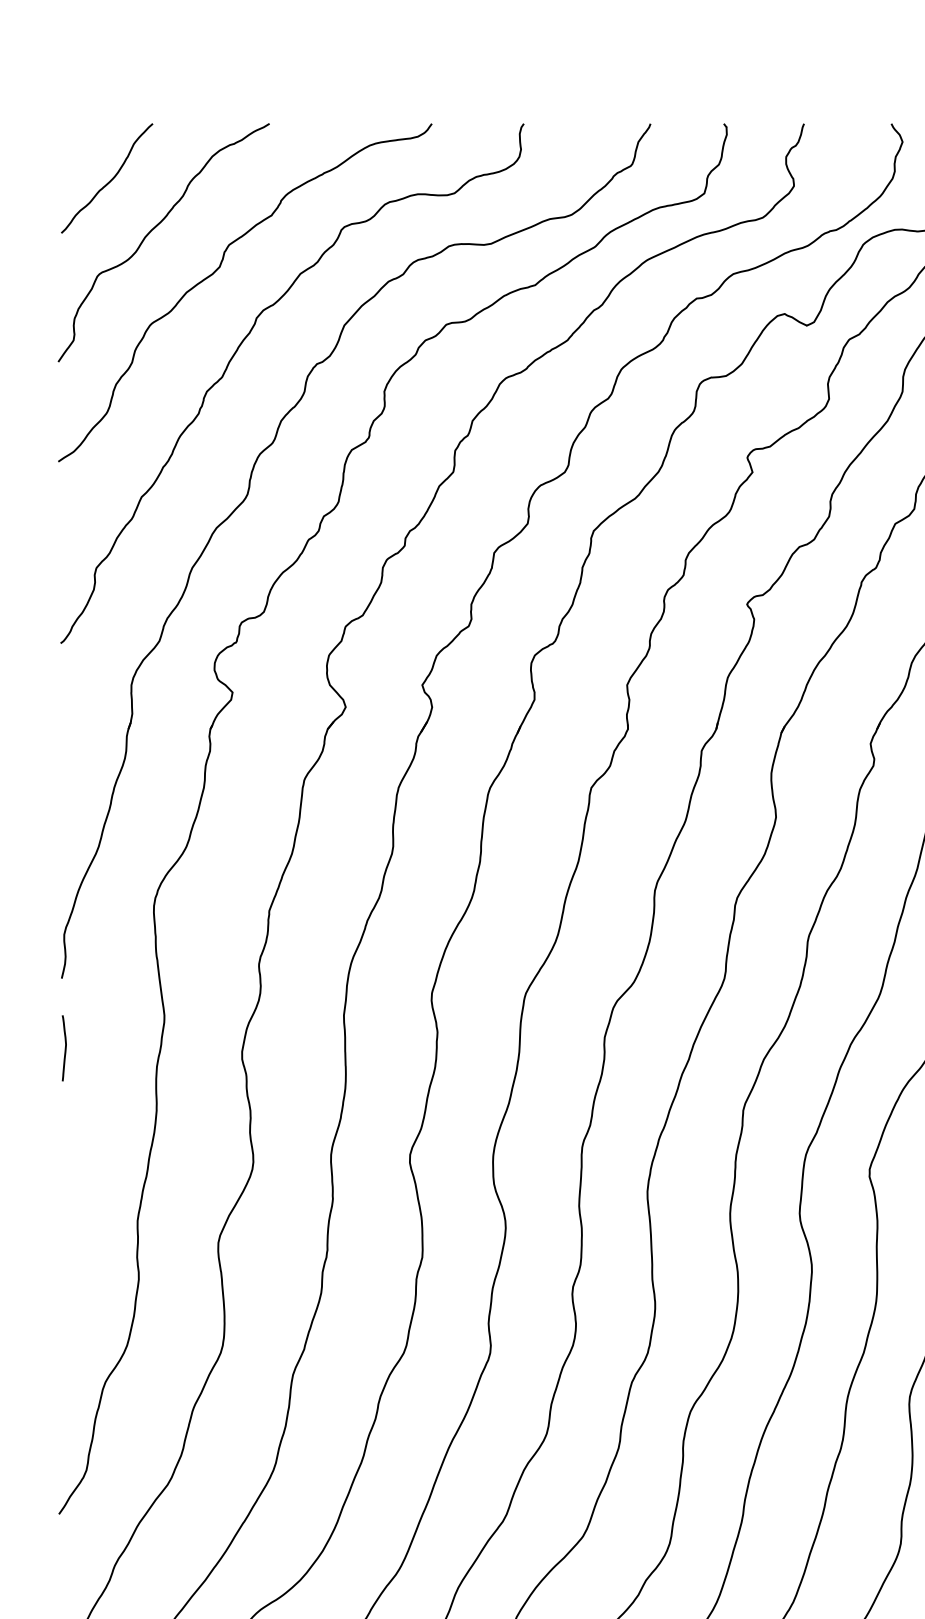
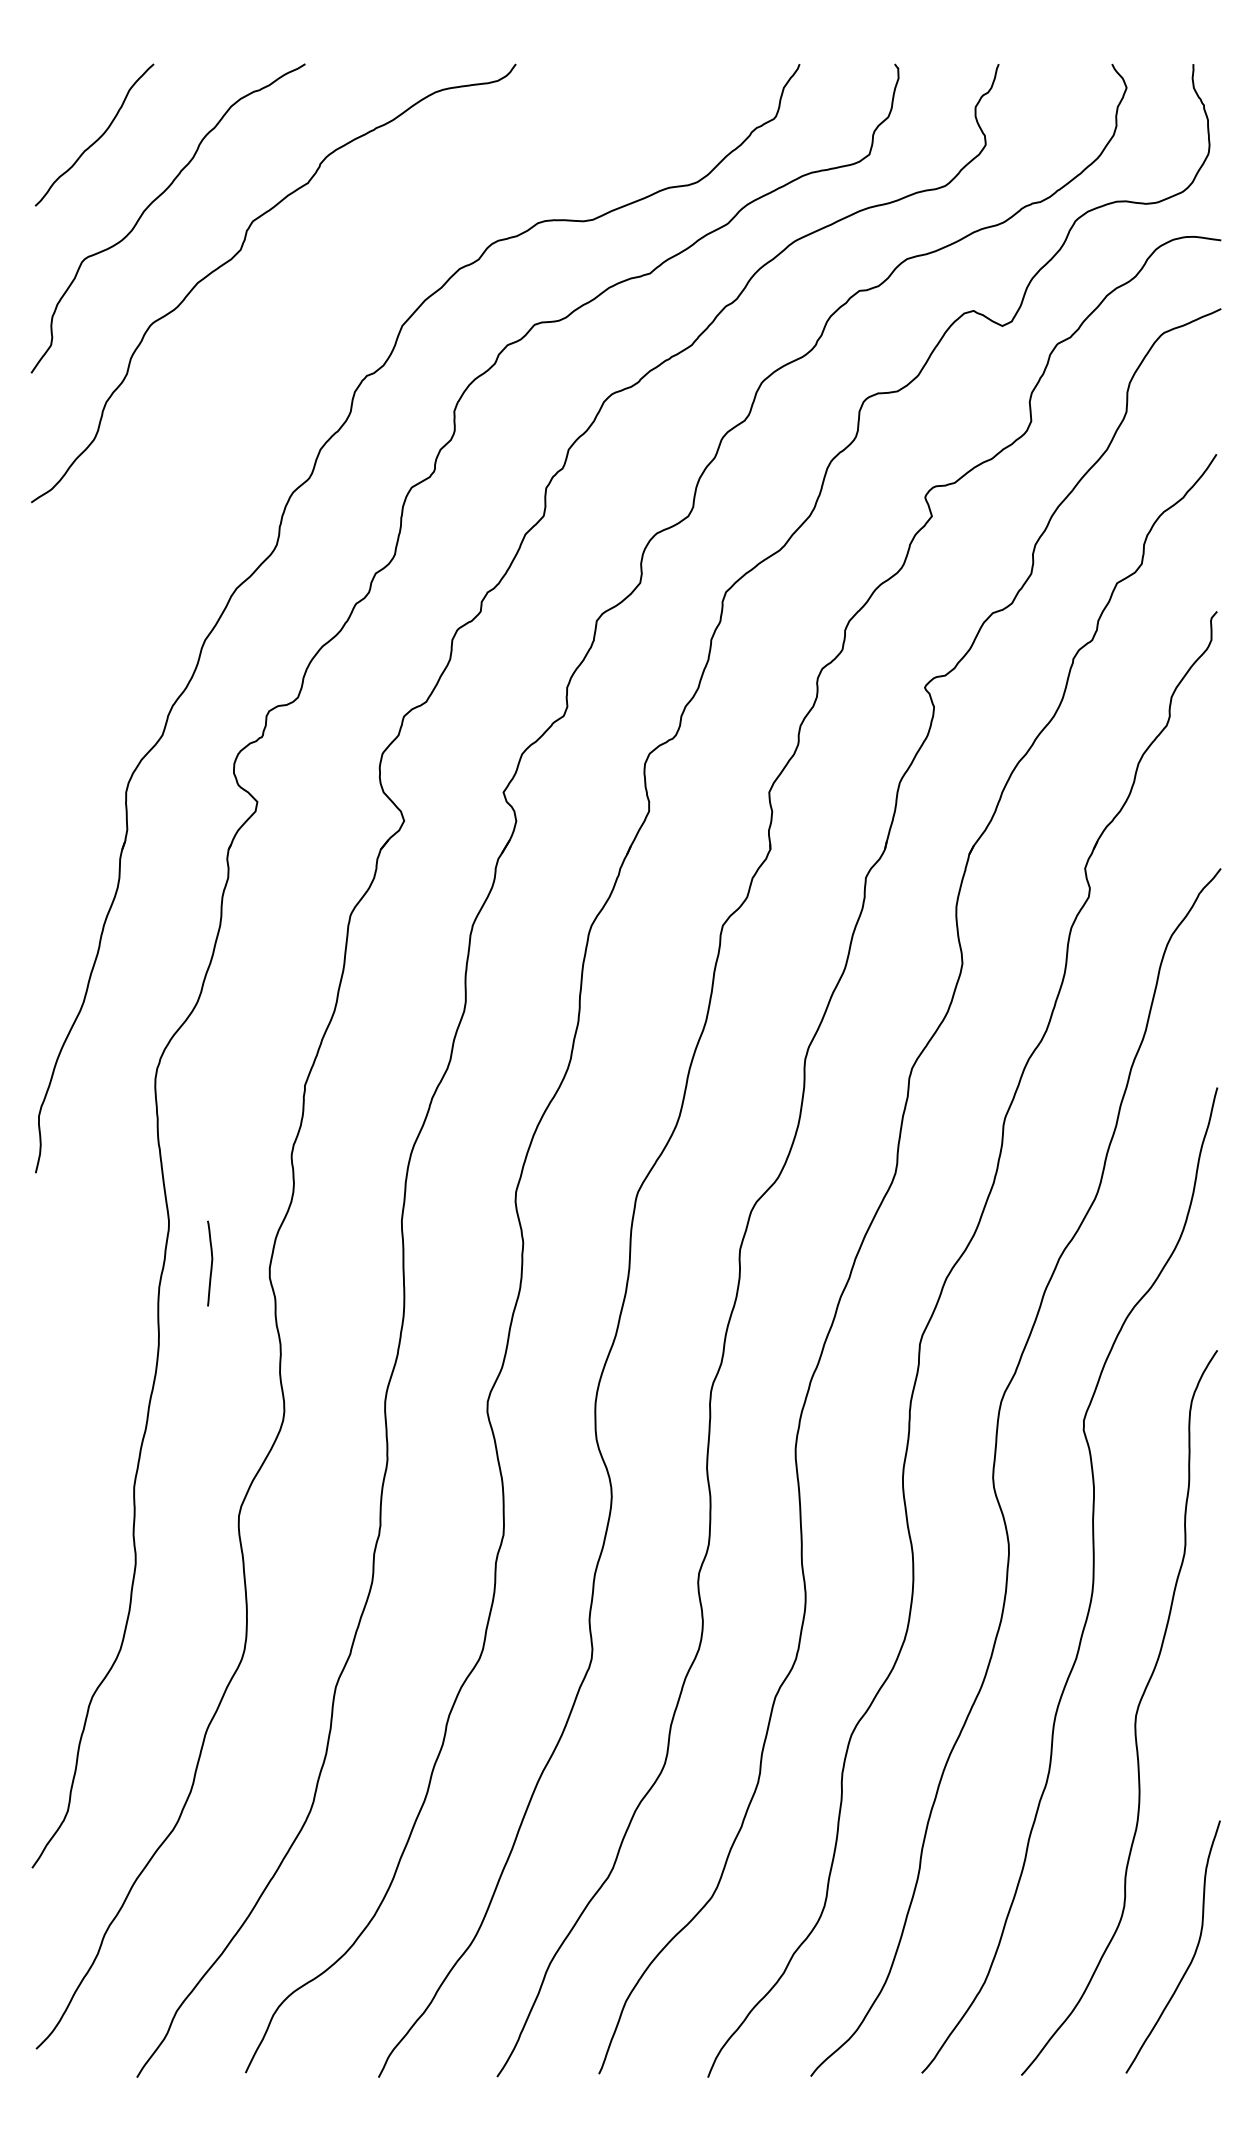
curve: (237, 351) -> (263, 359), removed
curve: (65, 1048) -> (211, 1263), moved

